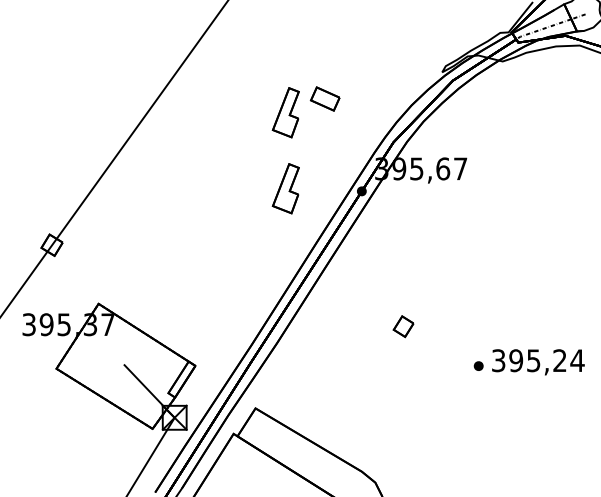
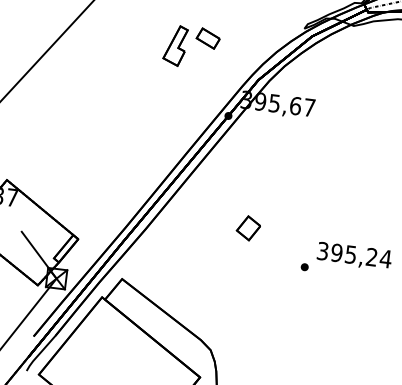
part: (285, 188) -> (167, 106), removed
part: (403, 326) -> (248, 228), size x1.43
text: (538, 362) -> (354, 256), moved

